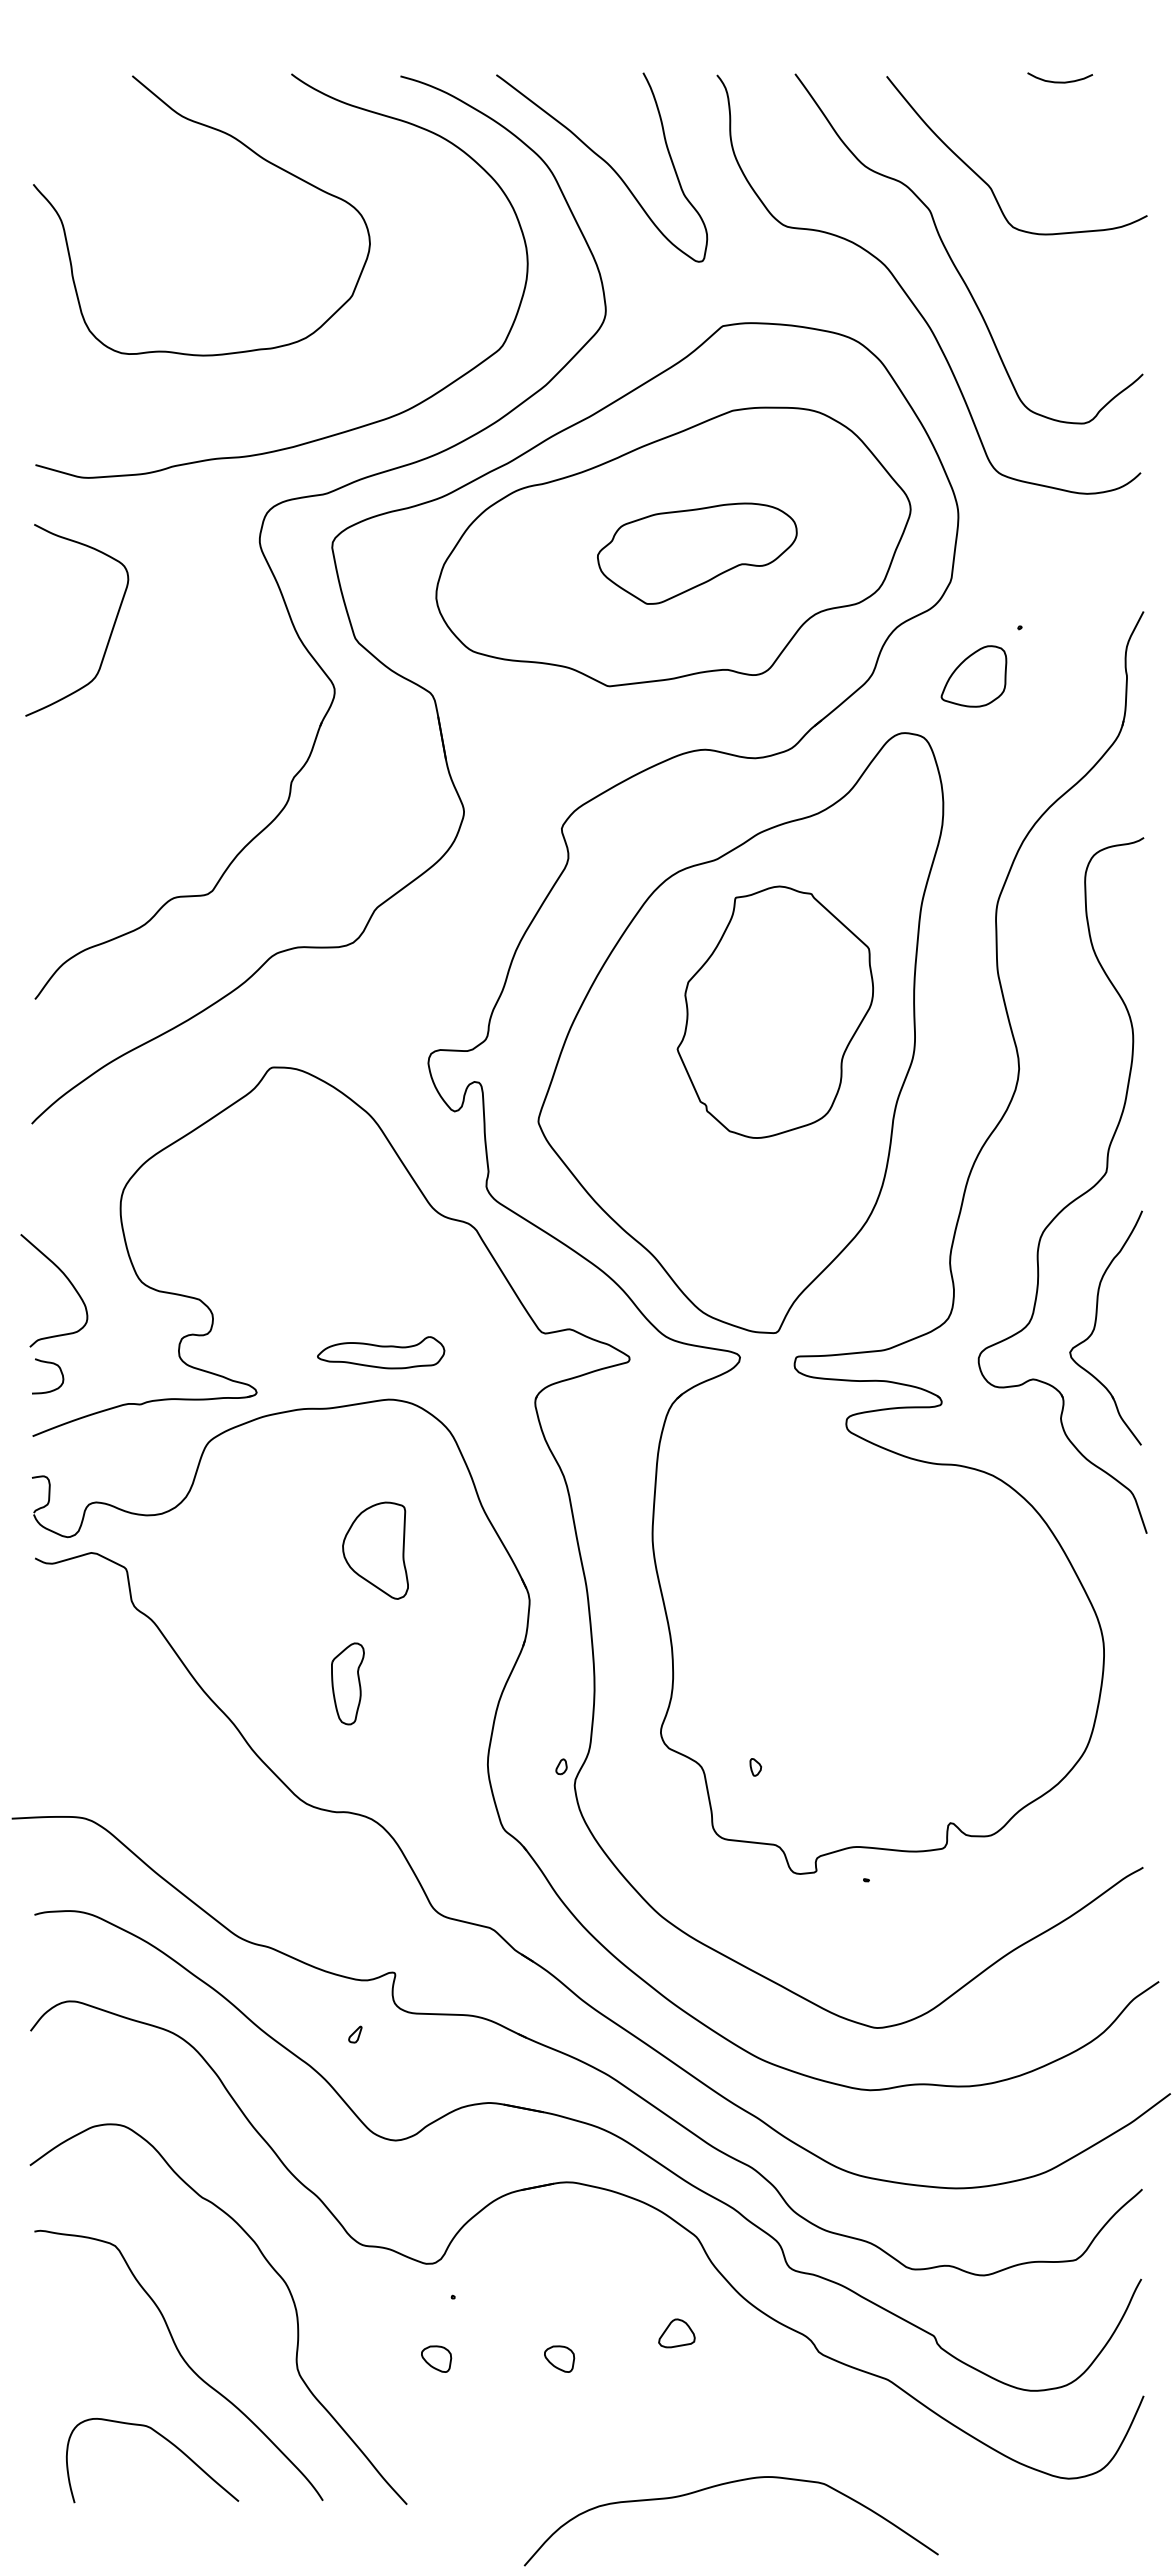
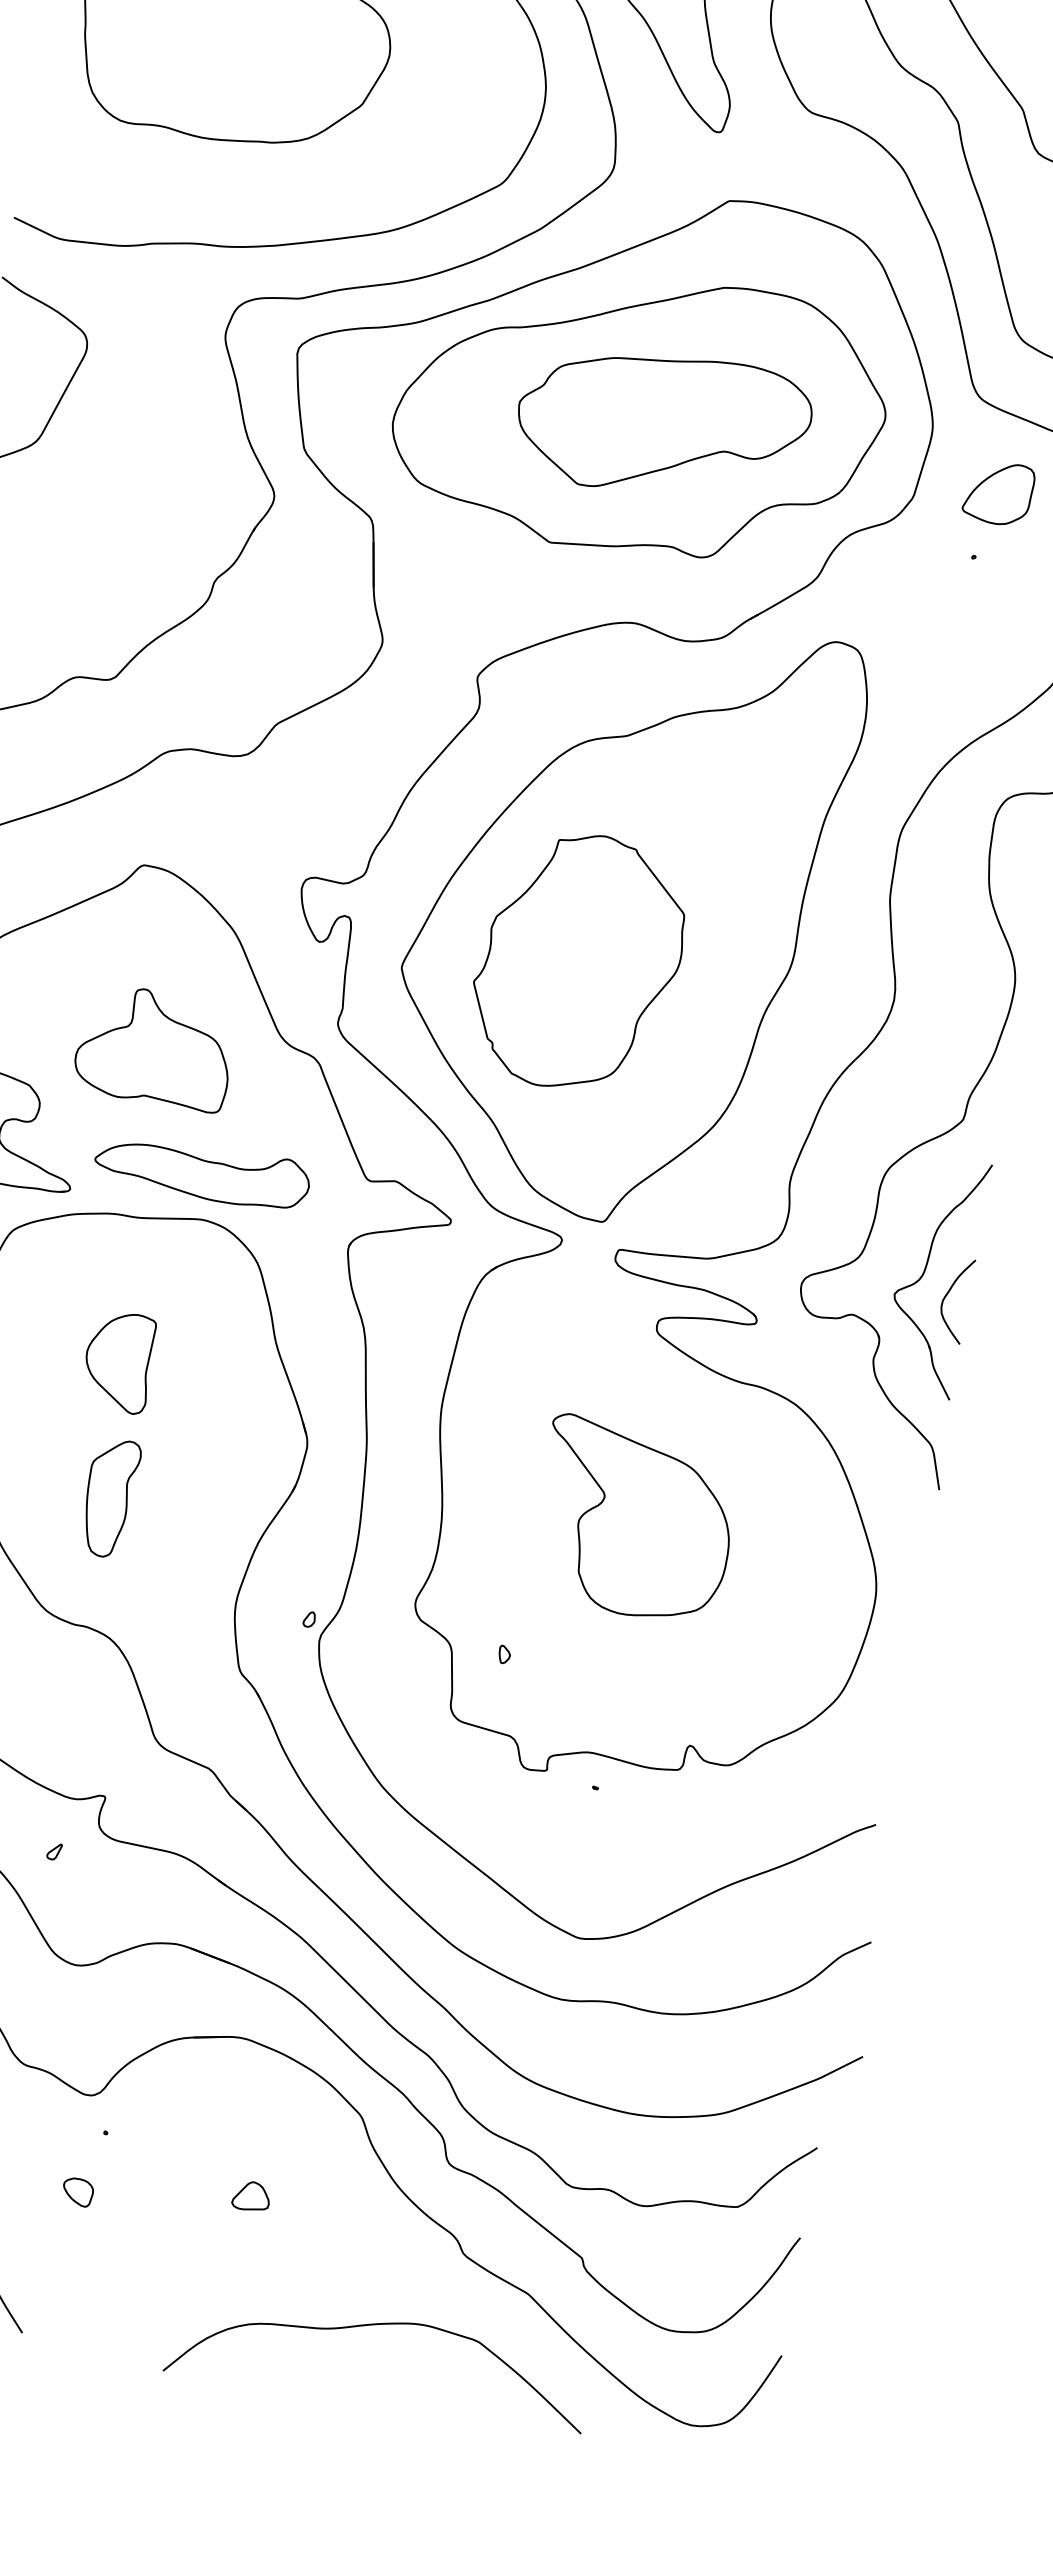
part: (697, 553) -> (663, 424), size x1.43
part: (973, 676) -> (998, 492), moved
part: (774, 1011) -> (578, 961), moved
part: (314, 1241) -> (155, 1047), added
curve: (1121, 1344) -> (947, 1295), added
part: (380, 1352) -> (201, 1170), size x1.67
part: (375, 1550) -> (119, 1361), moved
part: (857, 1615) -> (633, 1520), added
part: (347, 1683) -> (109, 1497), size x1.43
part: (676, 2333) -> (251, 2196), moved
part: (559, 2358) -> (201, 2213), removed
curve: (722, 2485) -> (376, 2325), moved

